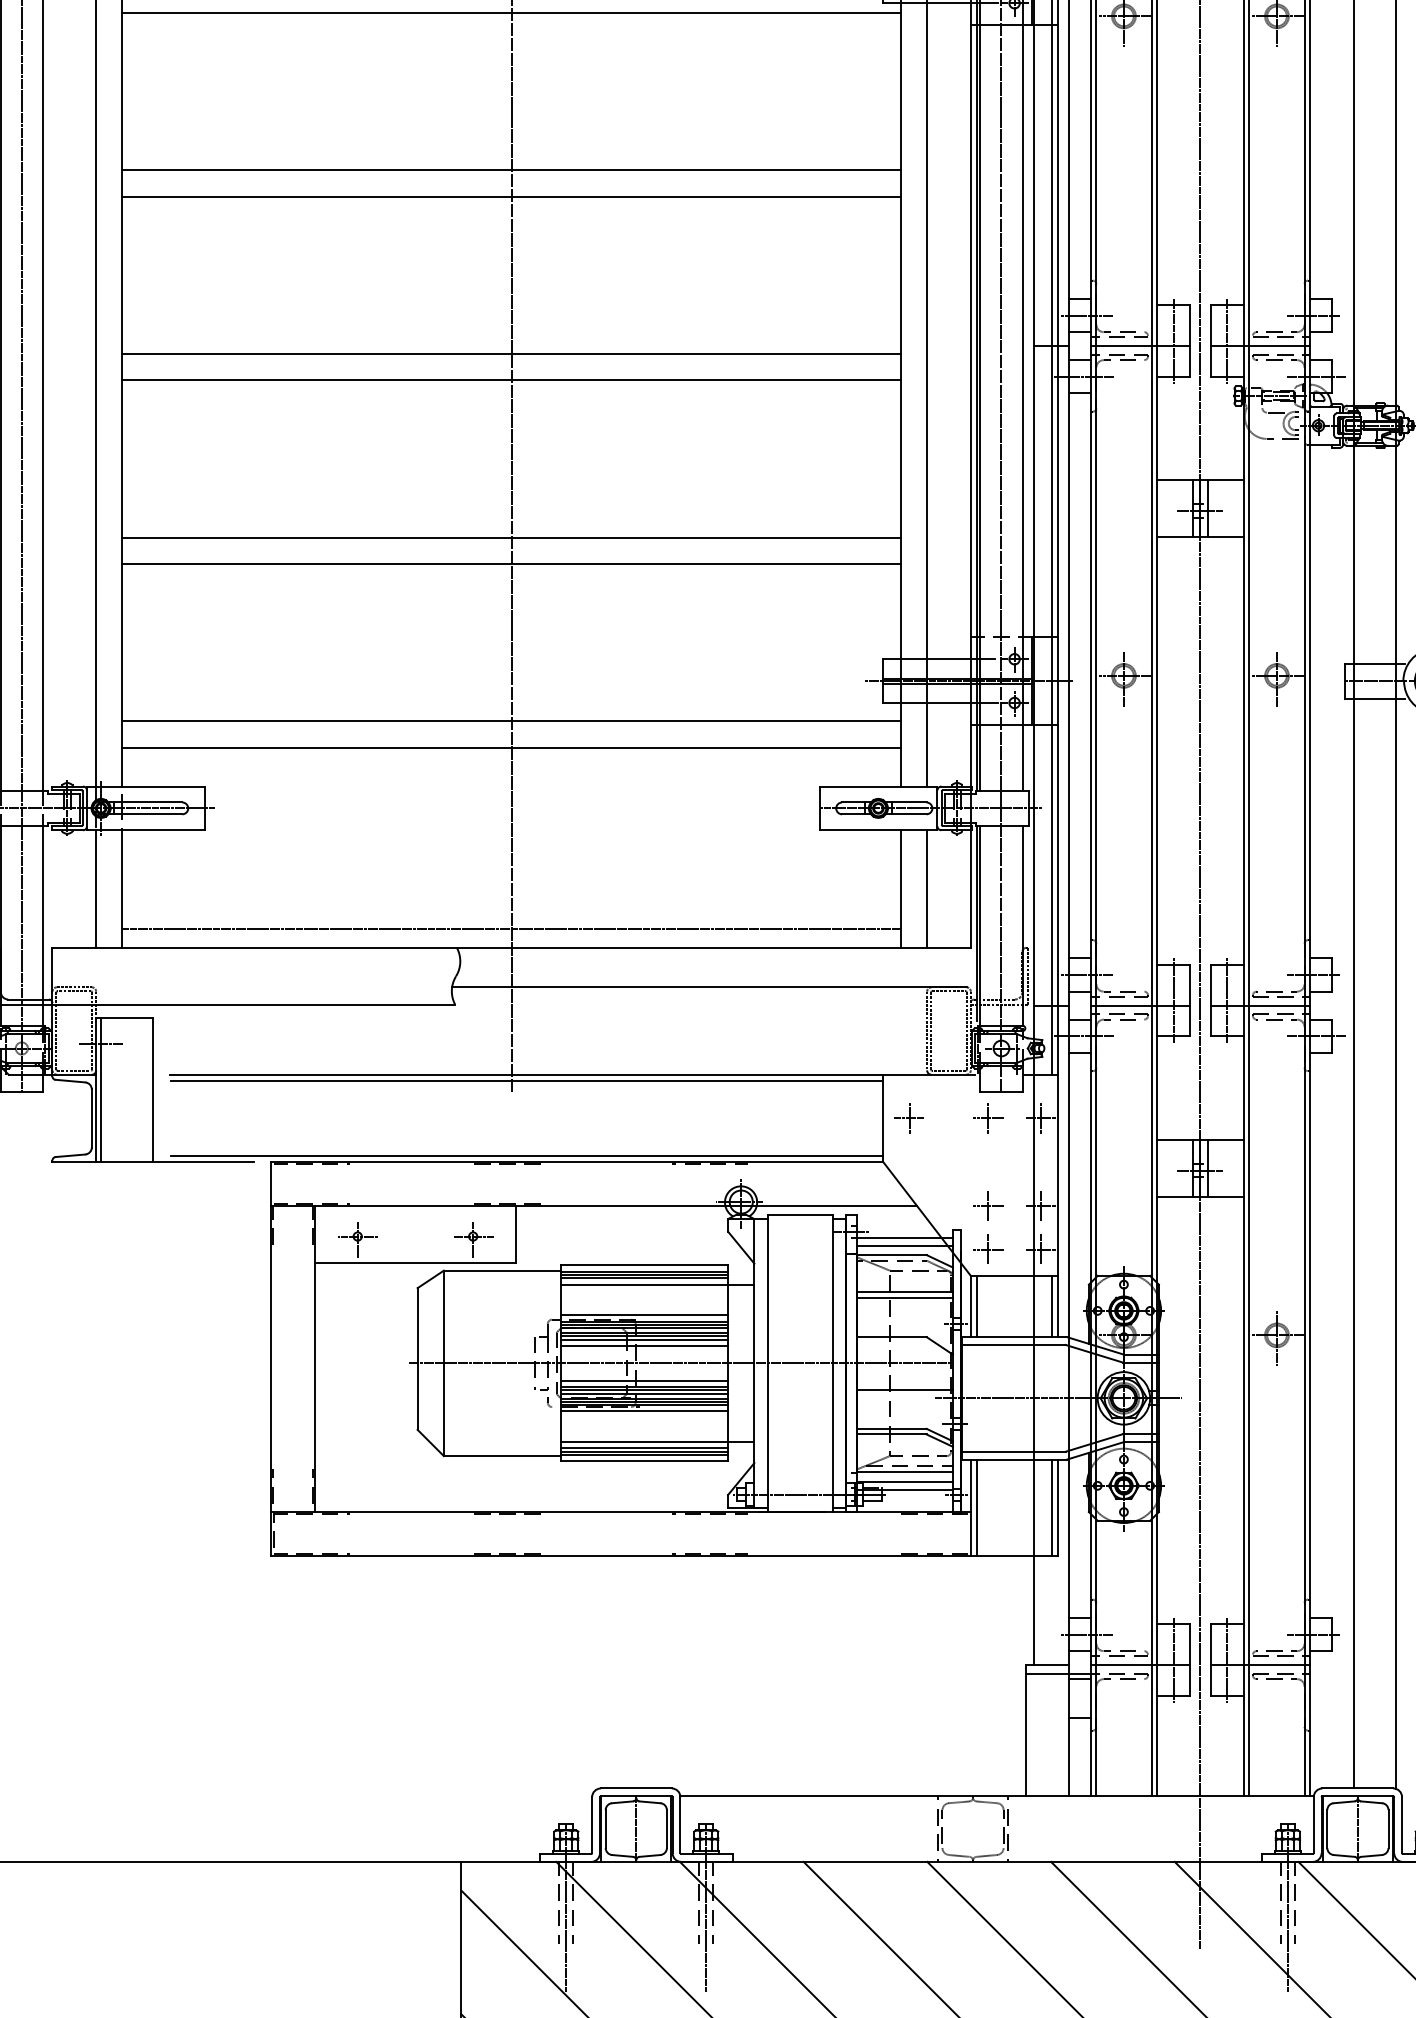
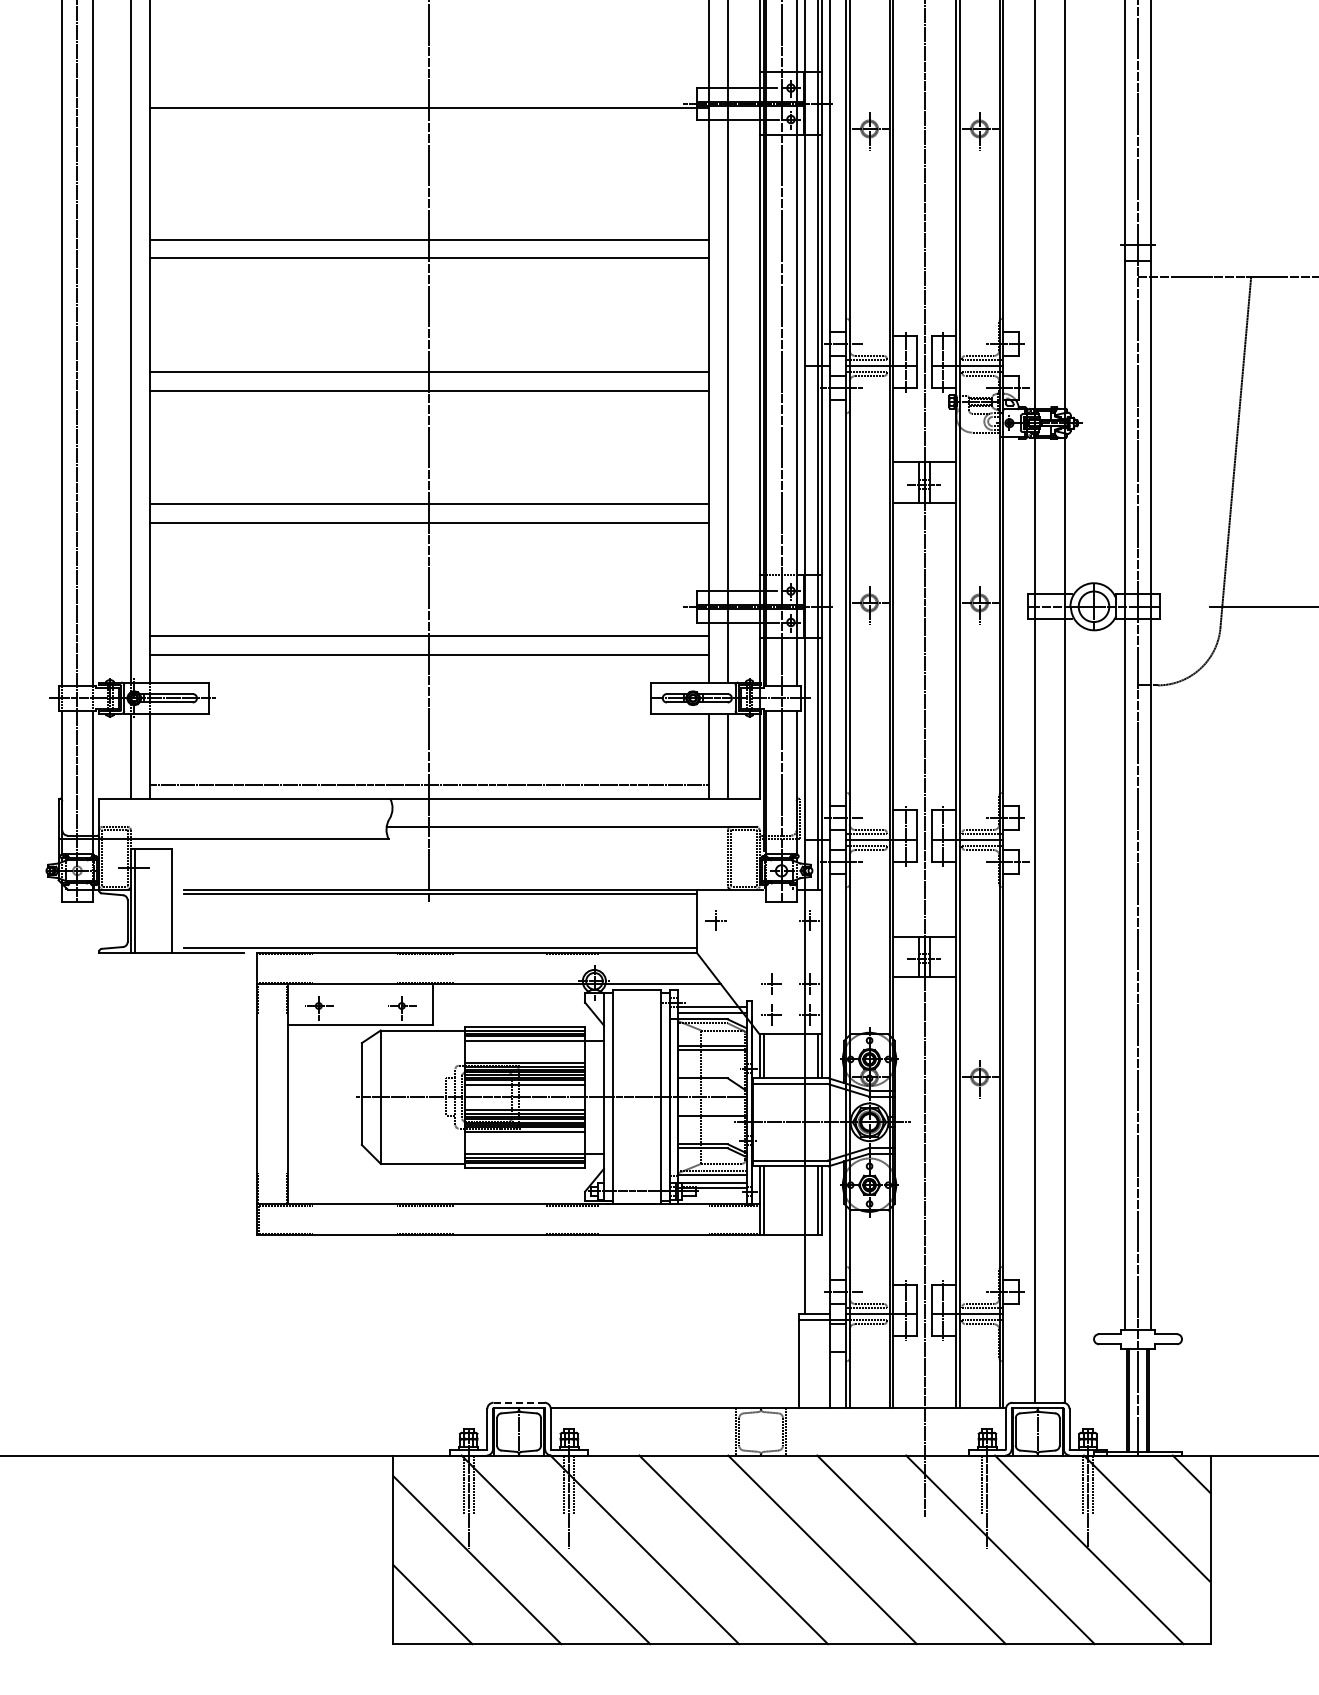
line: (511, 12) -> (429, 126), removed
part: (987, 1117) -> (771, 920), removed
line: (635, 1788) -> (518, 1402), solid -> dashed
line: (1294, 1902) -> (992, 1484), removed

